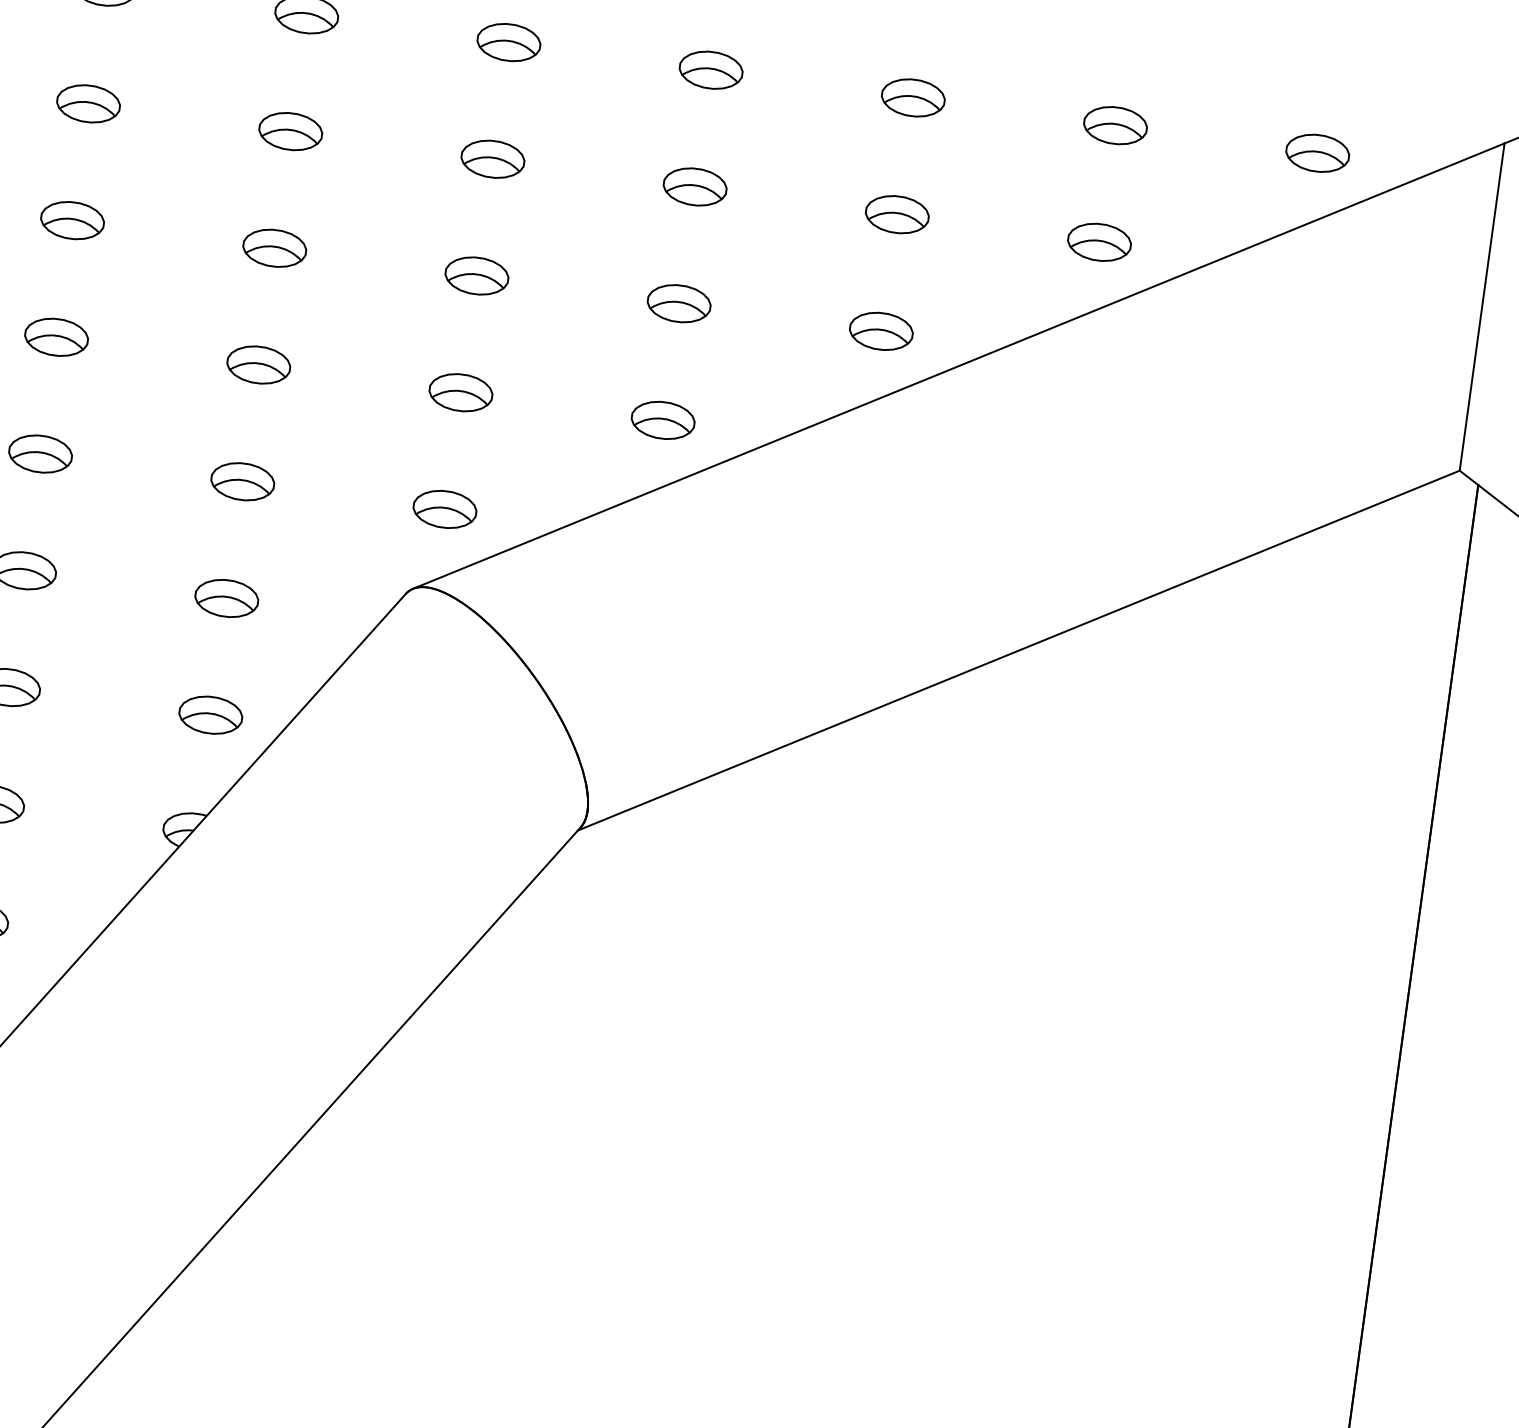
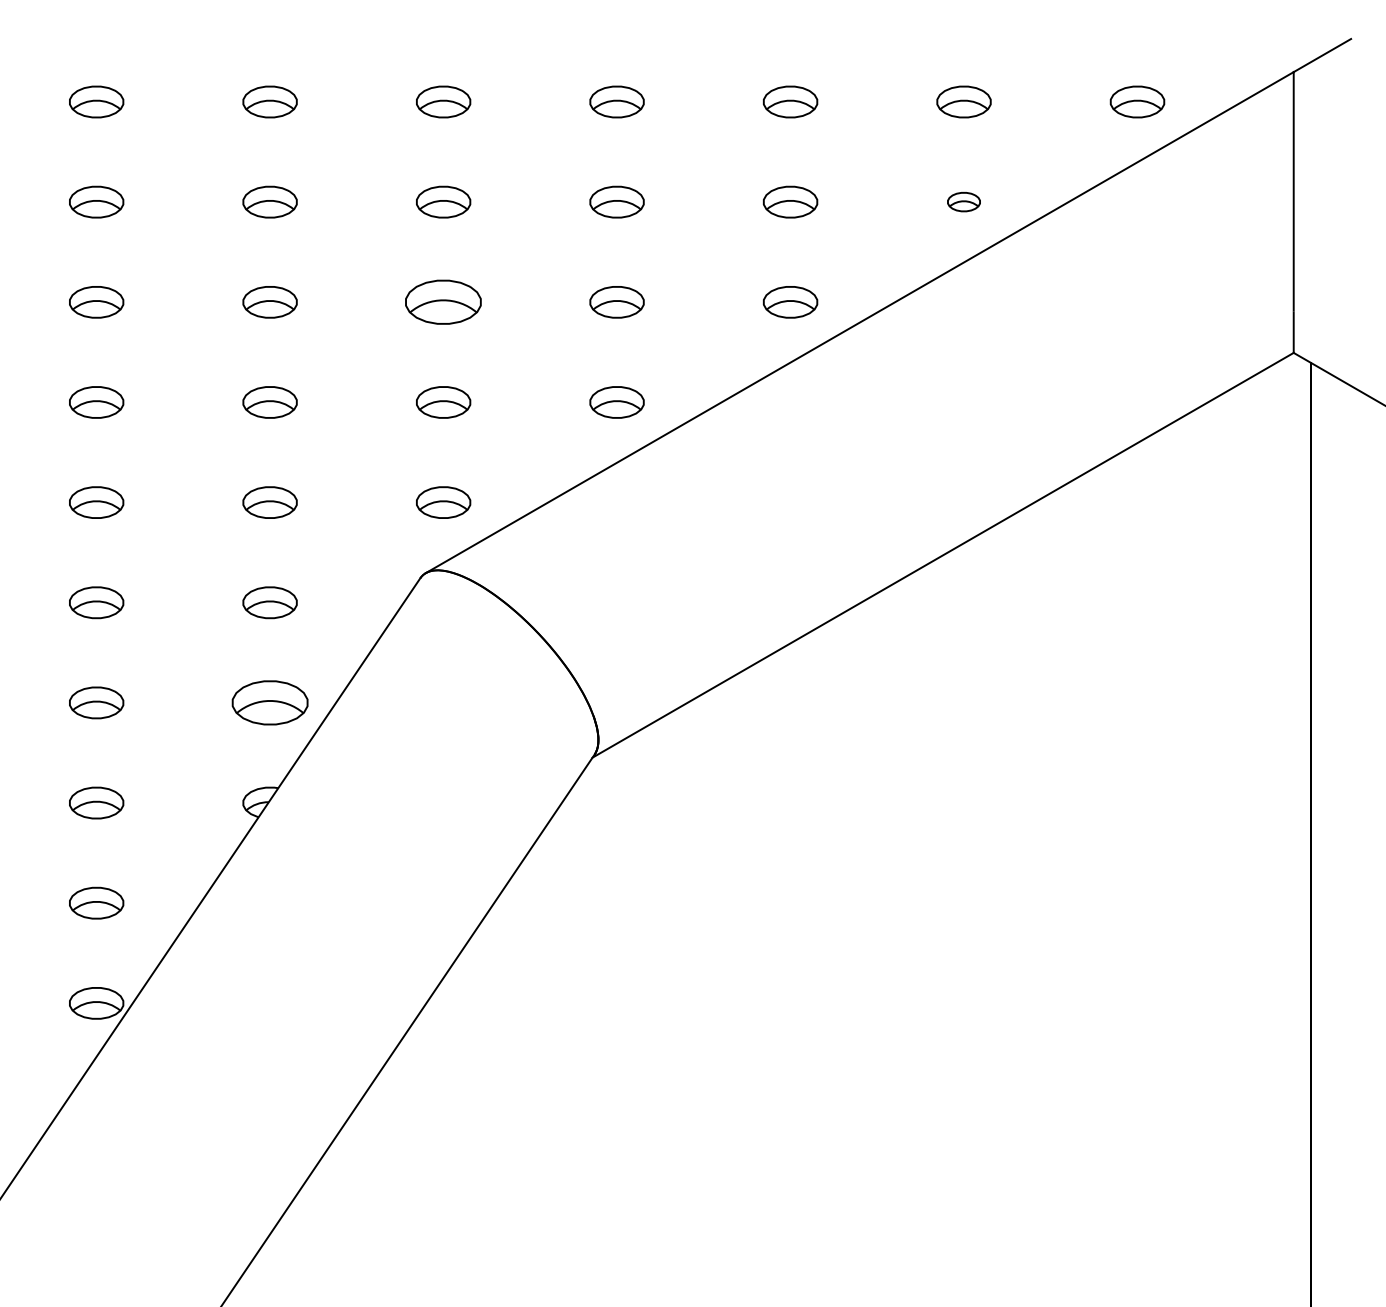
part: (1099, 241) -> (963, 201), size x0.6
part: (476, 276) -> (443, 302), size x1.4
part: (210, 714) -> (269, 702), size x1.4

